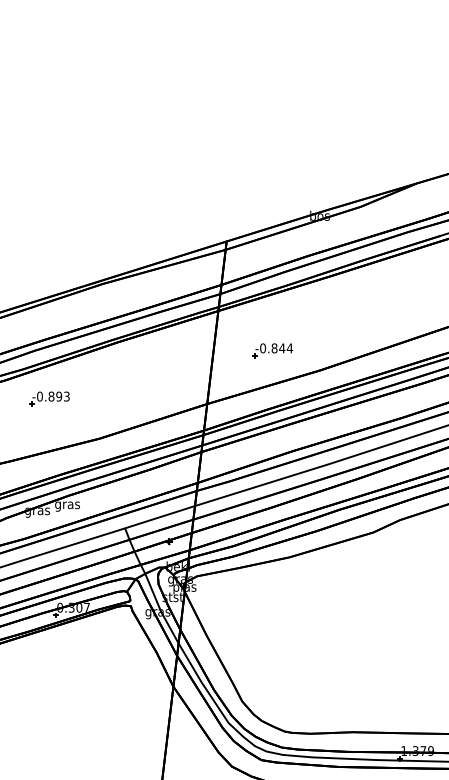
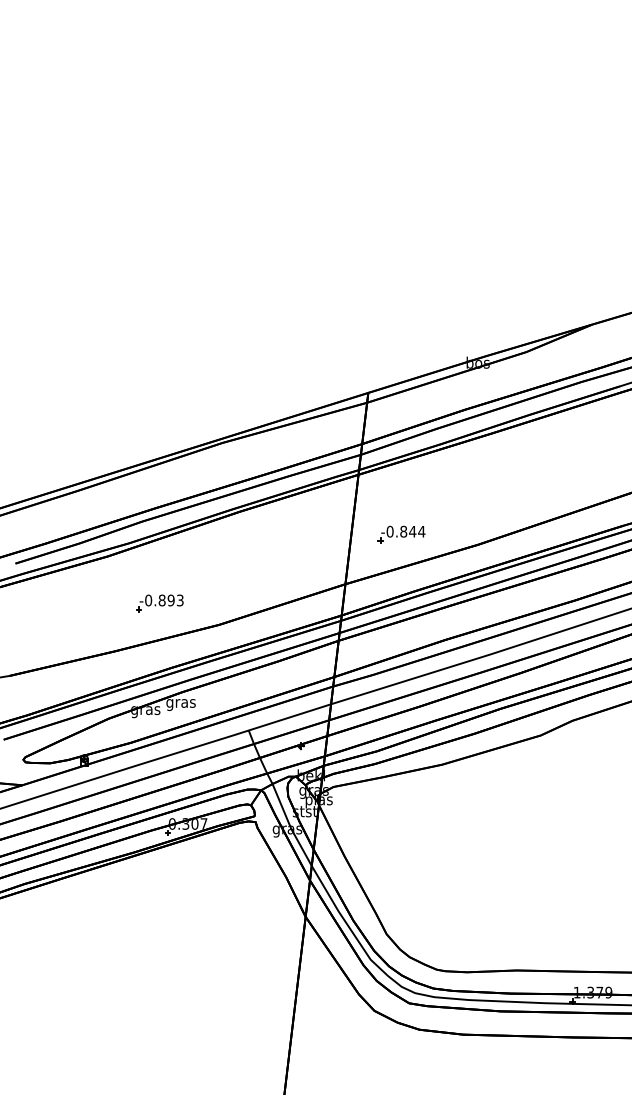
part: (272, 350) -> (401, 534), moved
part: (49, 399) -> (159, 603), moved

